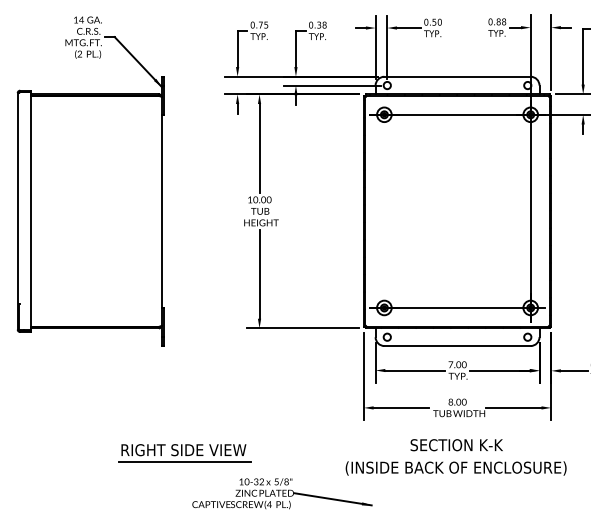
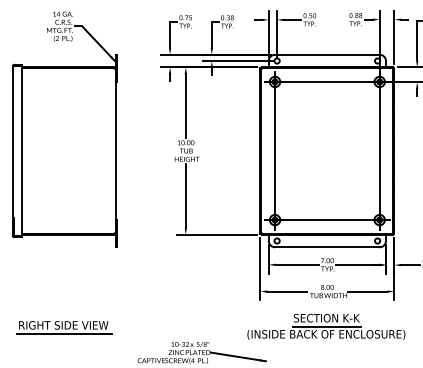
line: (384, 211) -> (275, 151), added
part: (184, 453) -> (64, 327), moved
line: (457, 456) -> (327, 326), added

